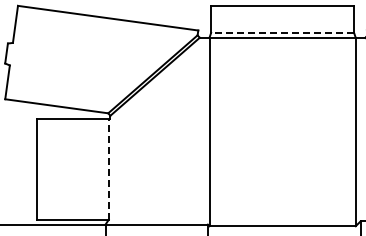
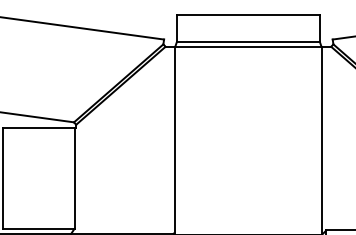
line: (282, 32) -> (248, 41), dashed -> solid
line: (108, 168) -> (74, 177), dashed -> solid

